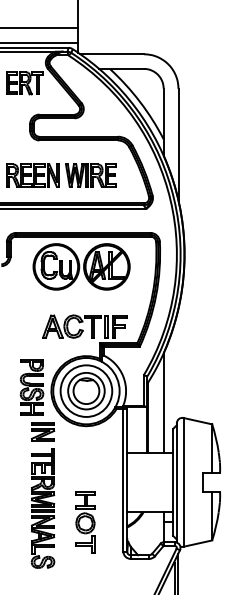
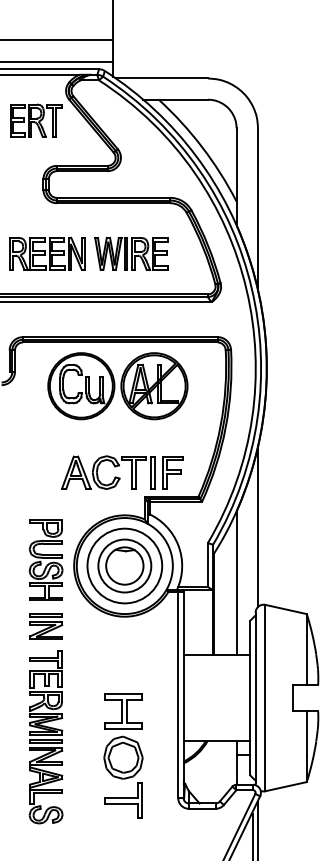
line: (178, 363) -> (258, 526), added
part: (42, 495) -> (45, 718), moved
part: (85, 522) -> (123, 756), size x1.43

